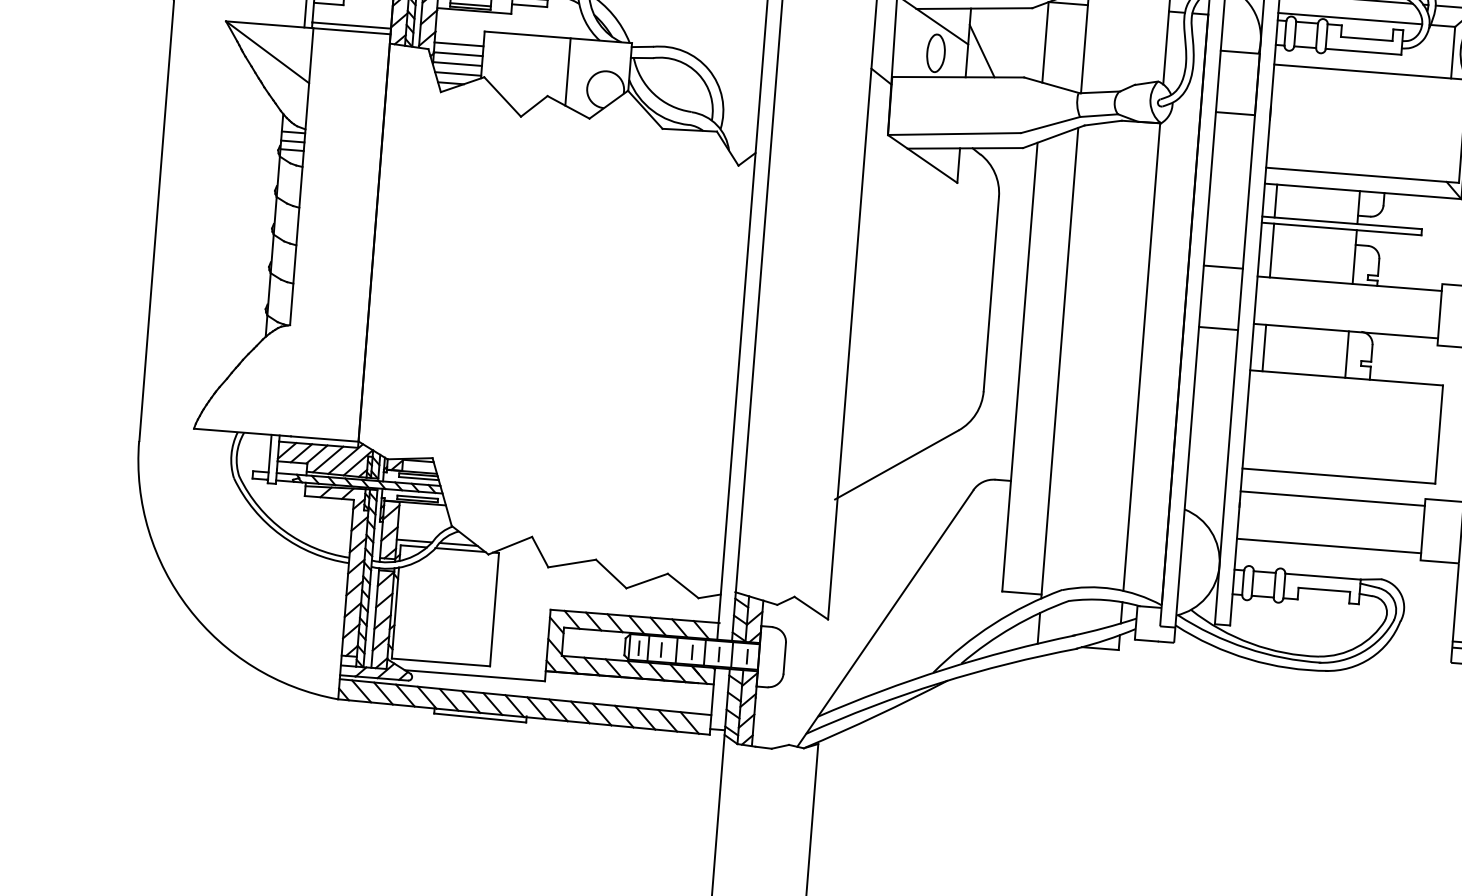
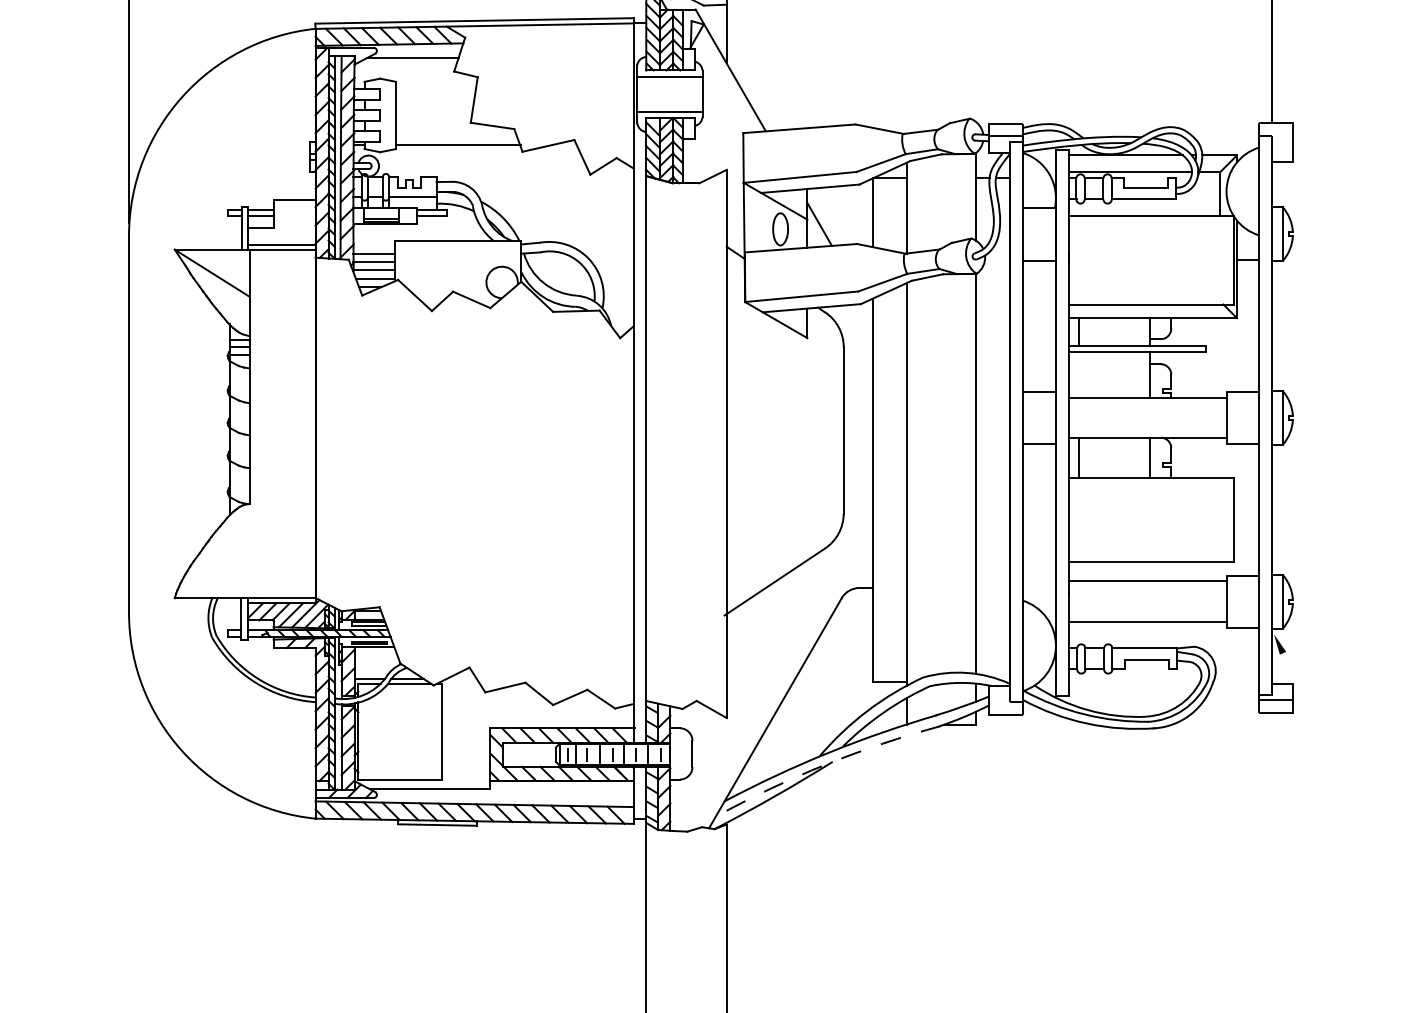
line: (567, 71) -> (468, 269), removed
line: (1272, 250) -> (1079, 374), removed
arc: (939, 682) -> (825, 764), solid -> dashed

